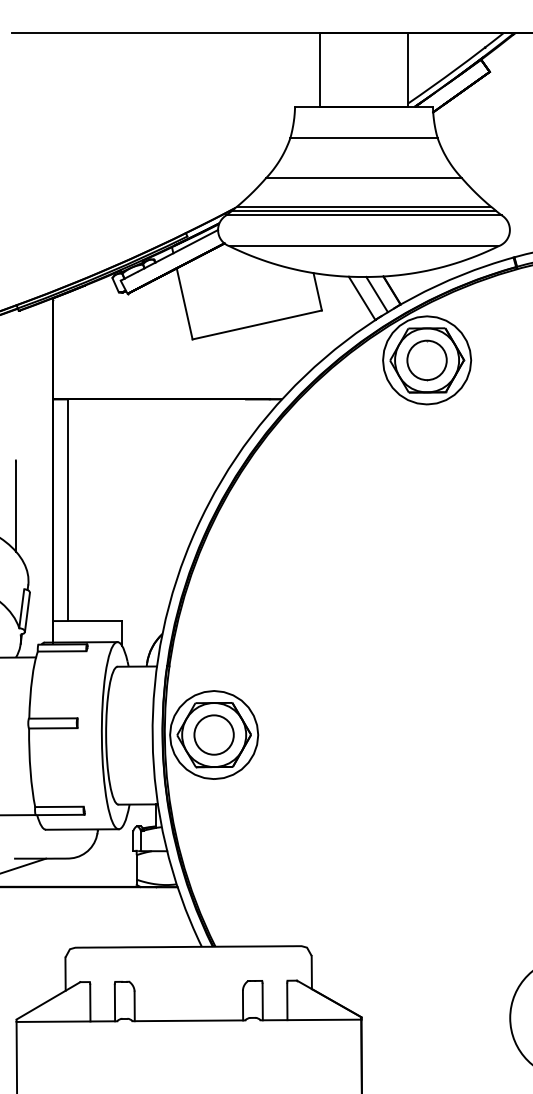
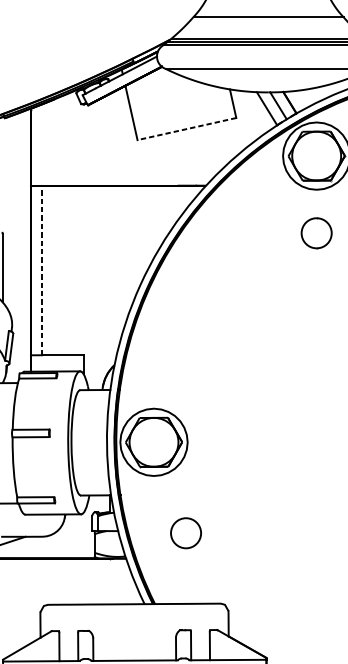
line: (256, 325) -> (186, 129), solid -> dashed
part: (426, 360) -> (316, 233), moved
line: (67, 510) -> (41, 270), solid -> dashed
circle: (213, 734) -> (185, 532), moved

